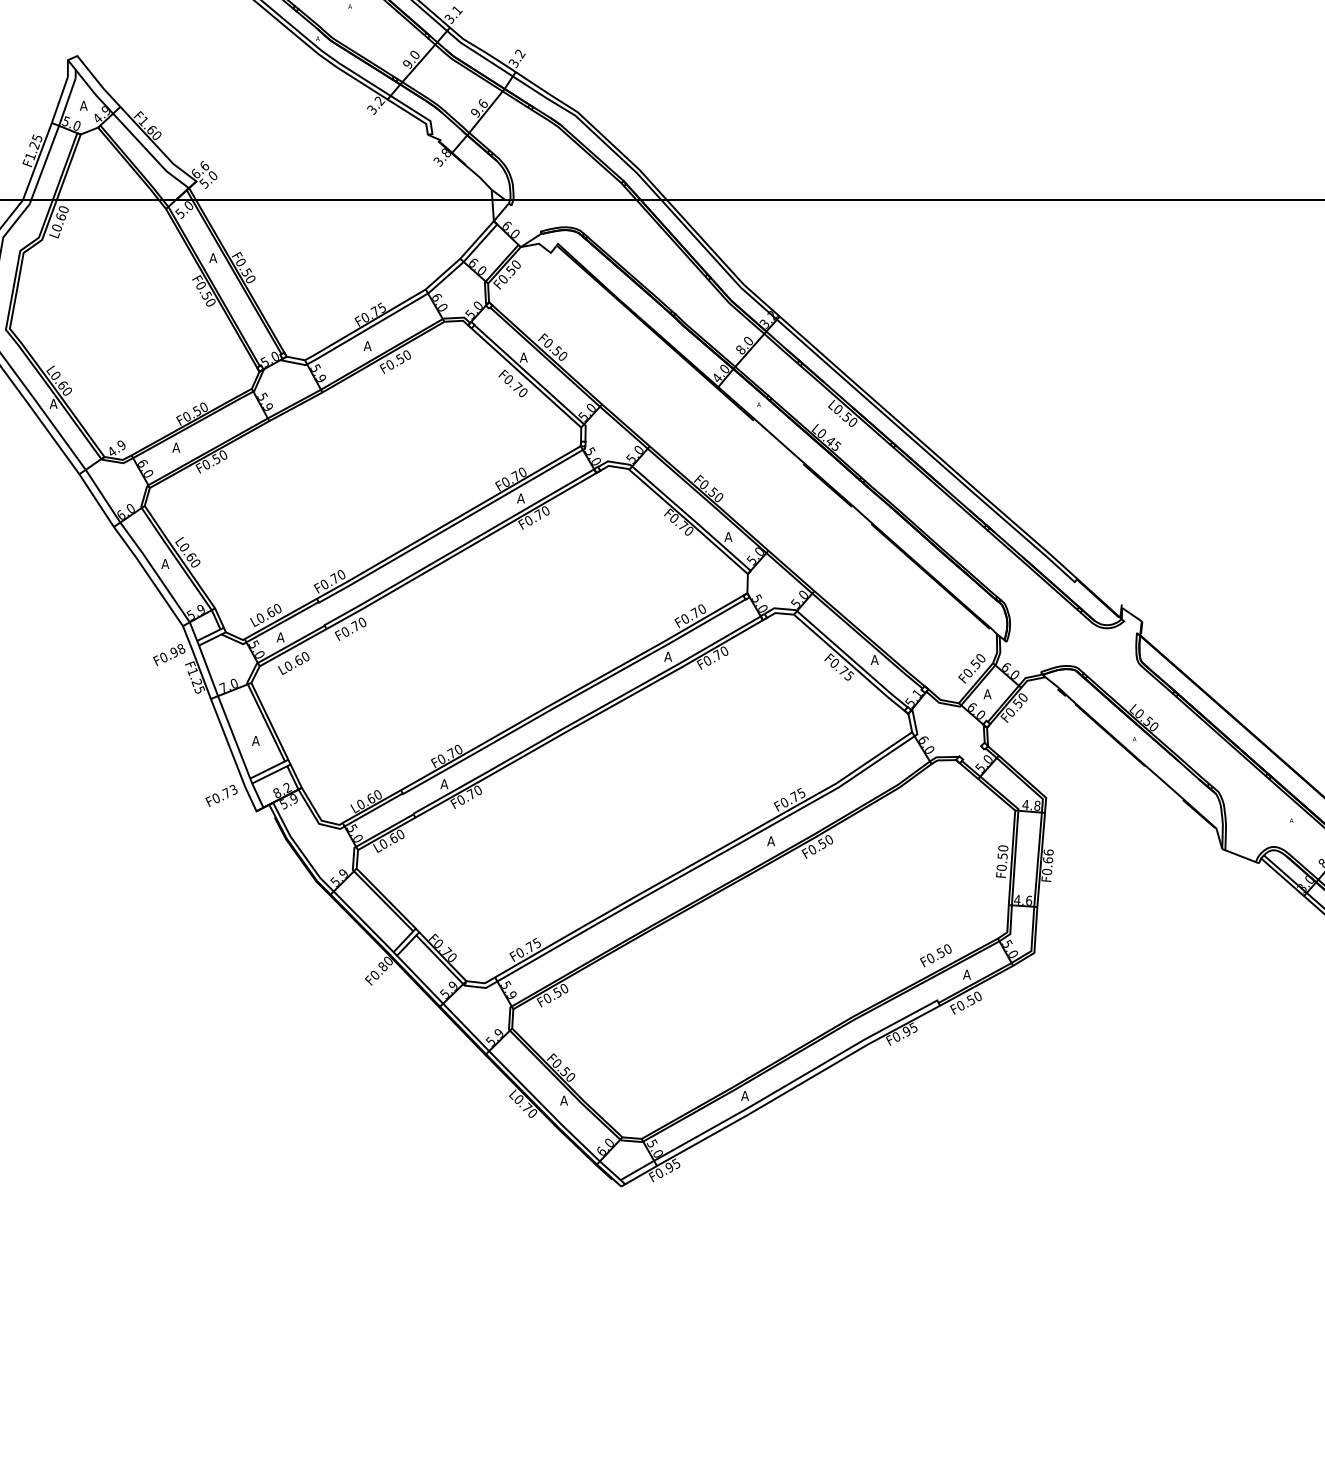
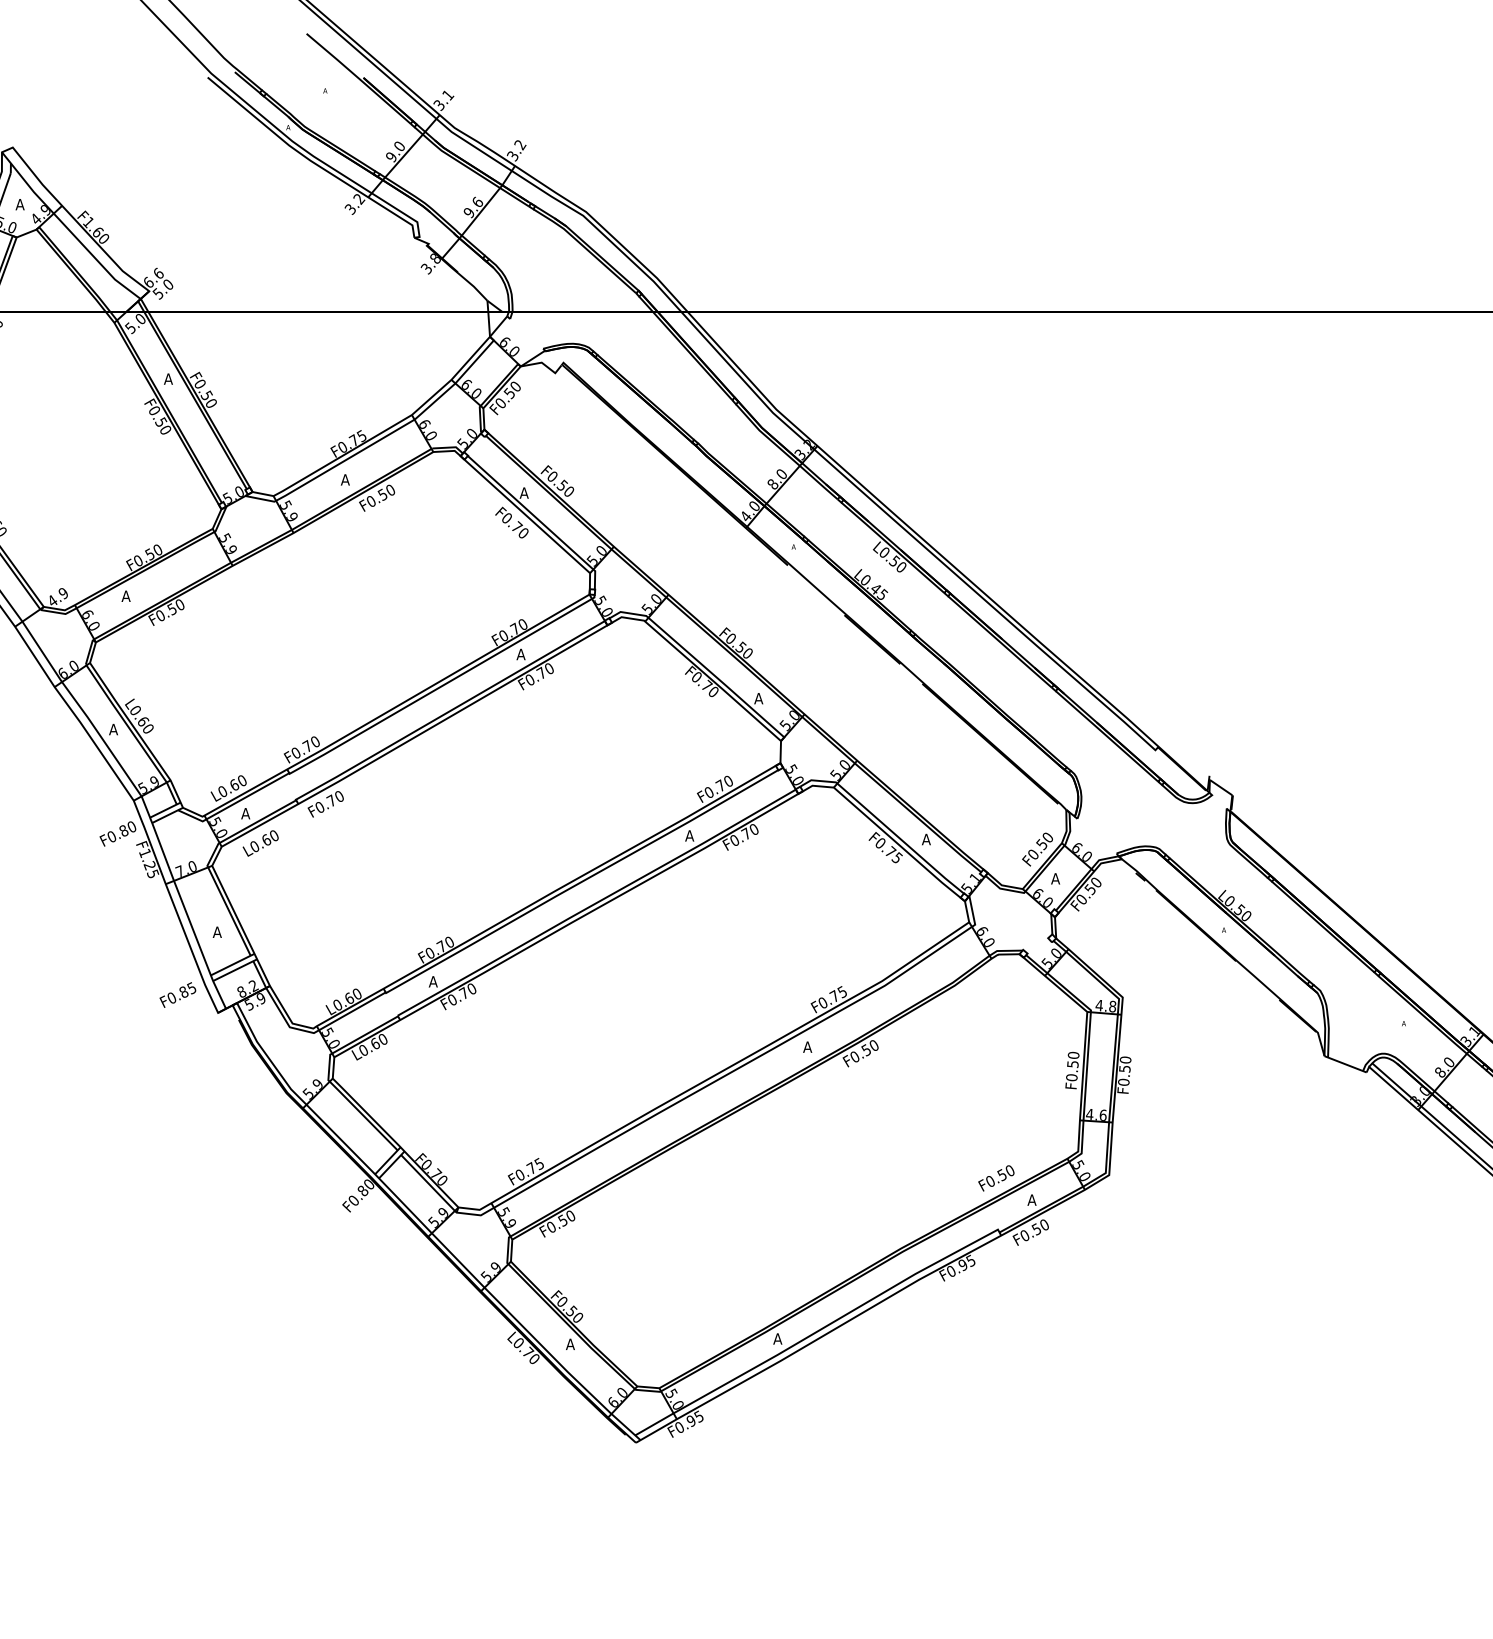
text: (177, 650) -> (127, 828), F0.98 -> F0.80
text: (229, 790) -> (187, 989), F0.73 -> F0.85
text: (1048, 856) -> (1125, 1064), F0.66 -> F0.50

